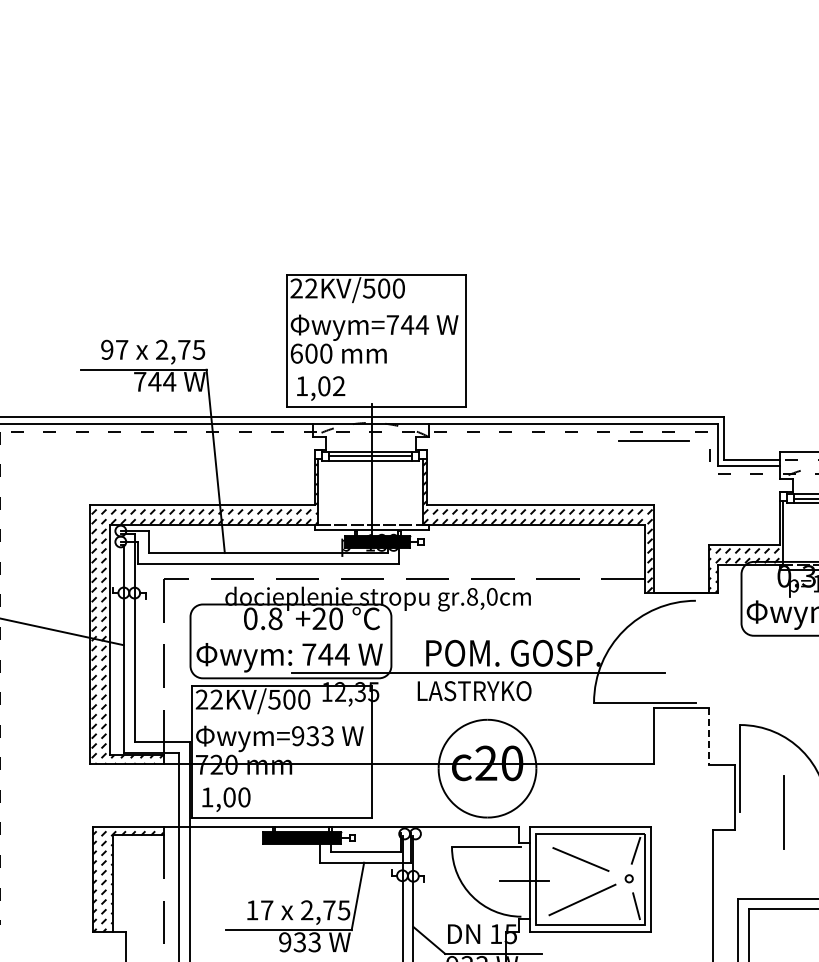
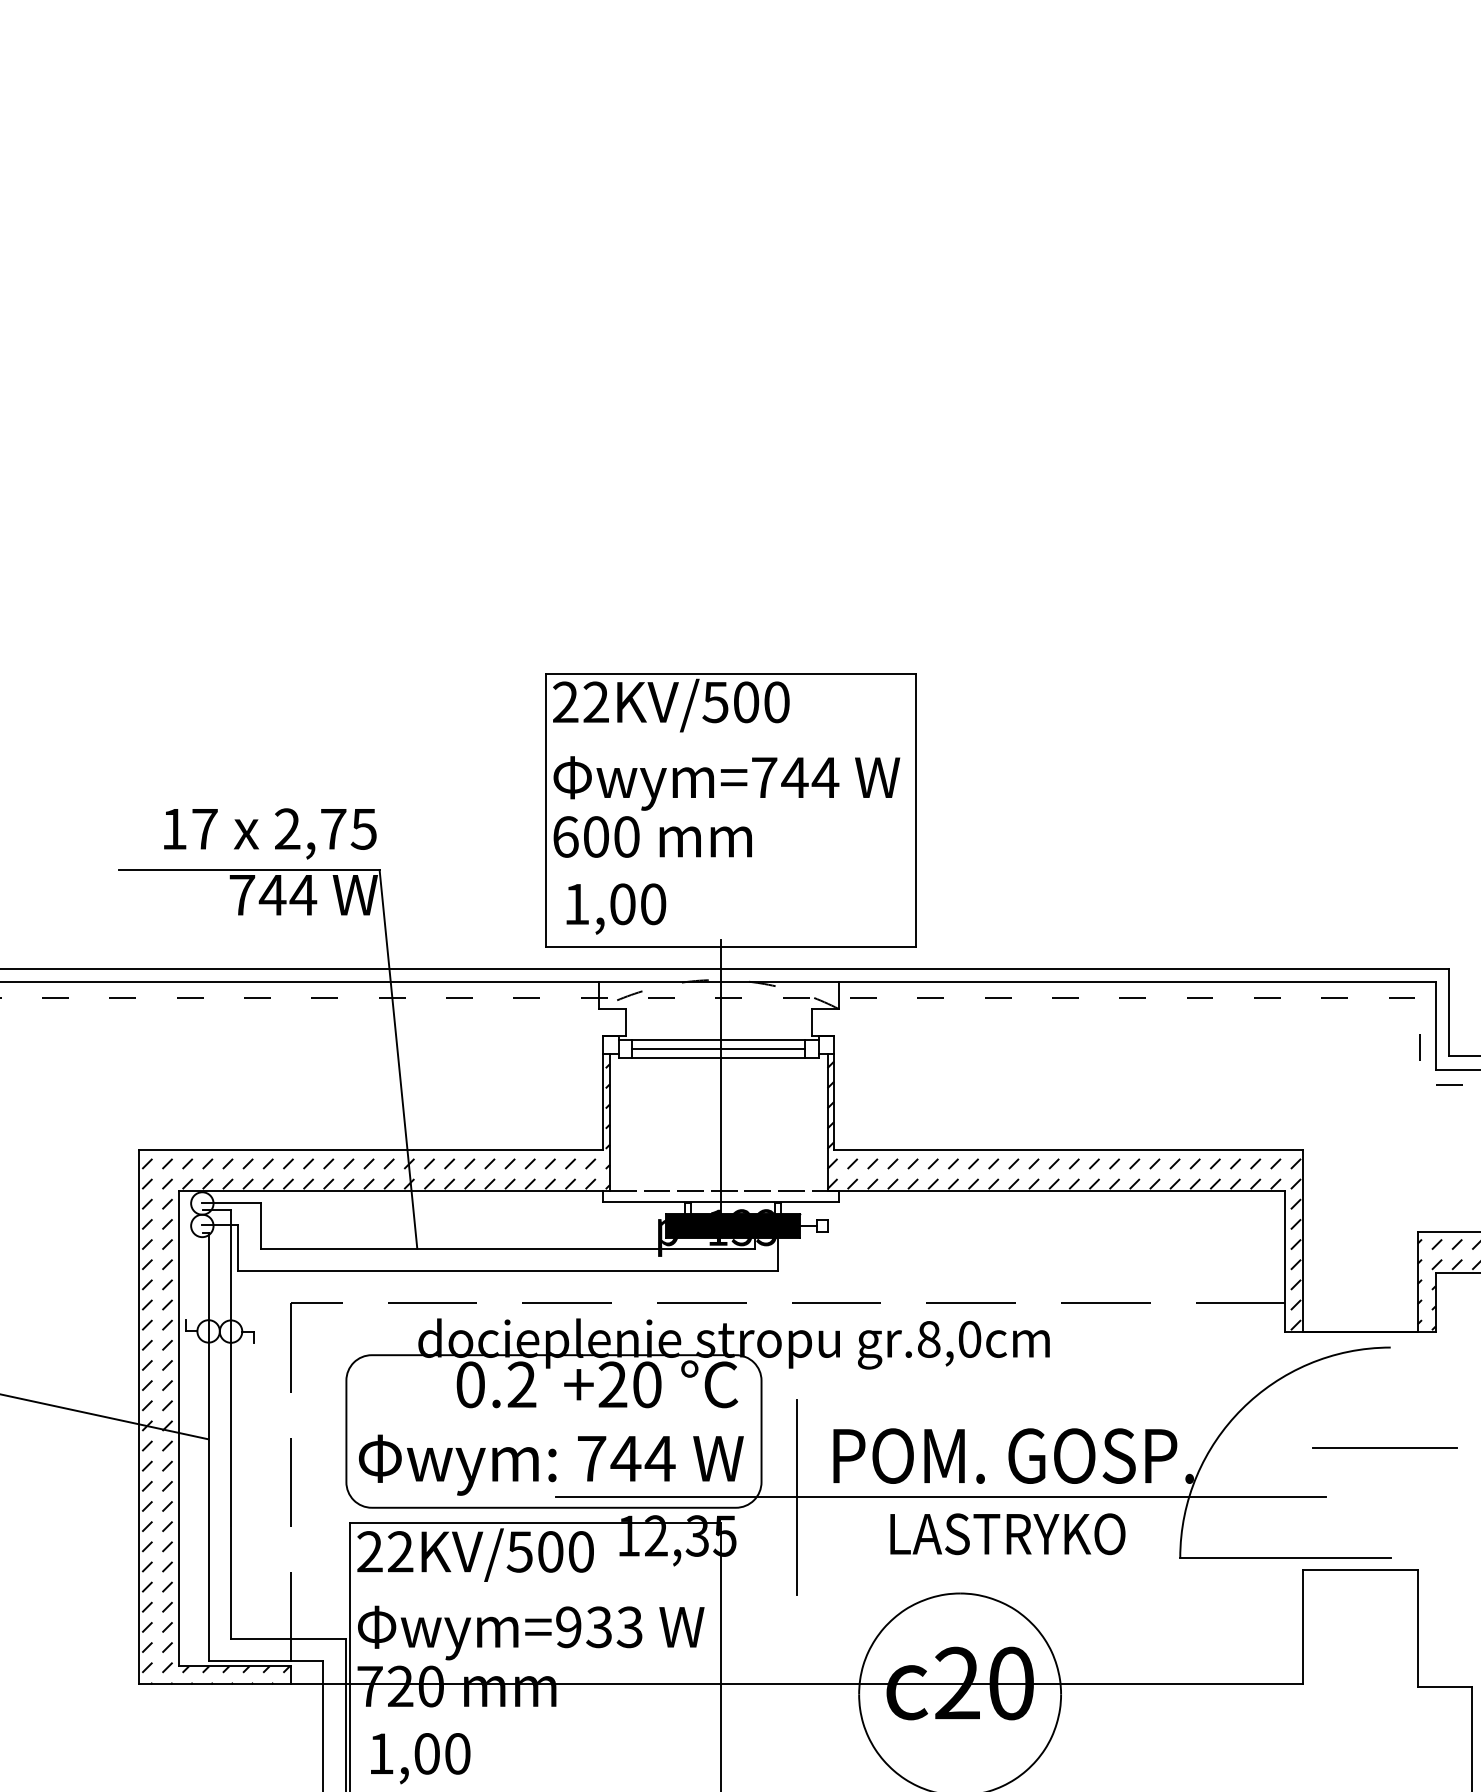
text: (107, 349) -> (174, 828), 97 -> 17
text: (339, 386) -> (654, 904), 1,02 -> 1,00
line: (653, 440) -> (1383, 1446), moved
text: (275, 618) -> (521, 1384), 0.8 -> 0.2
line: (408, 673) -> (796, 1497), added
text: (474, 691) -> (1007, 1534), moved
line: (708, 737) -> (1416, 1630), dashed -> solid

